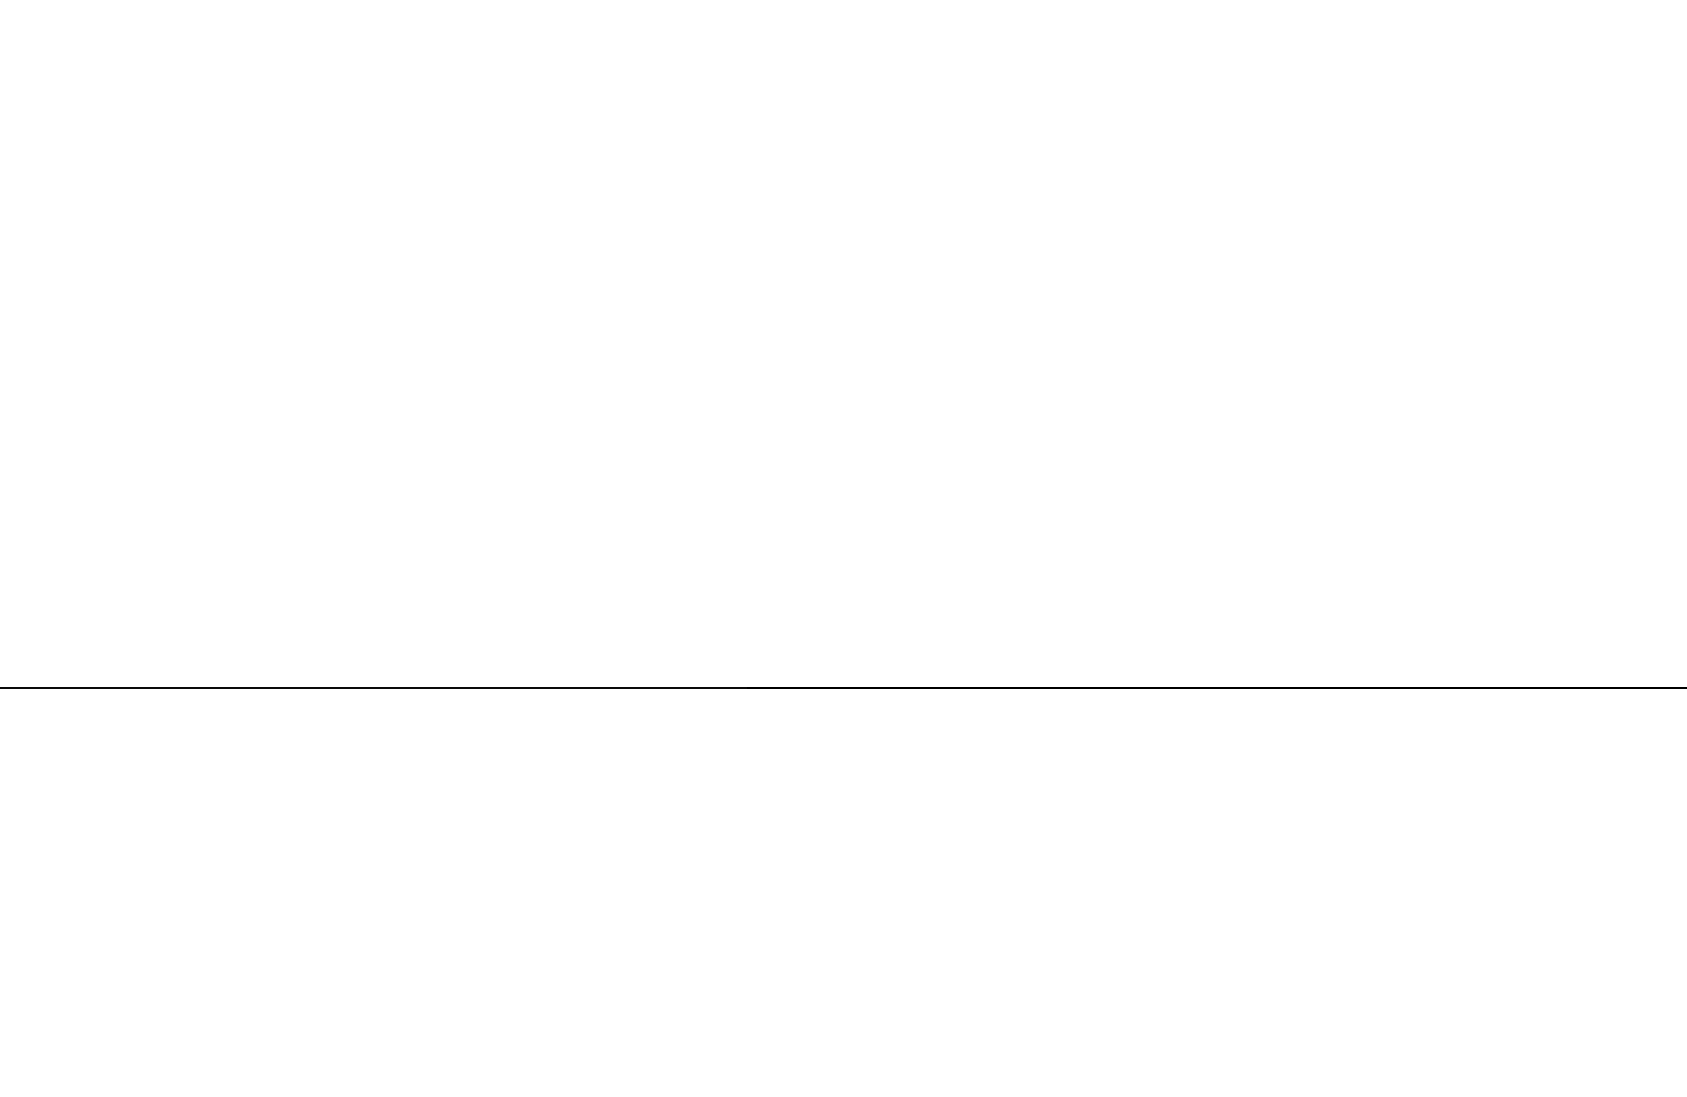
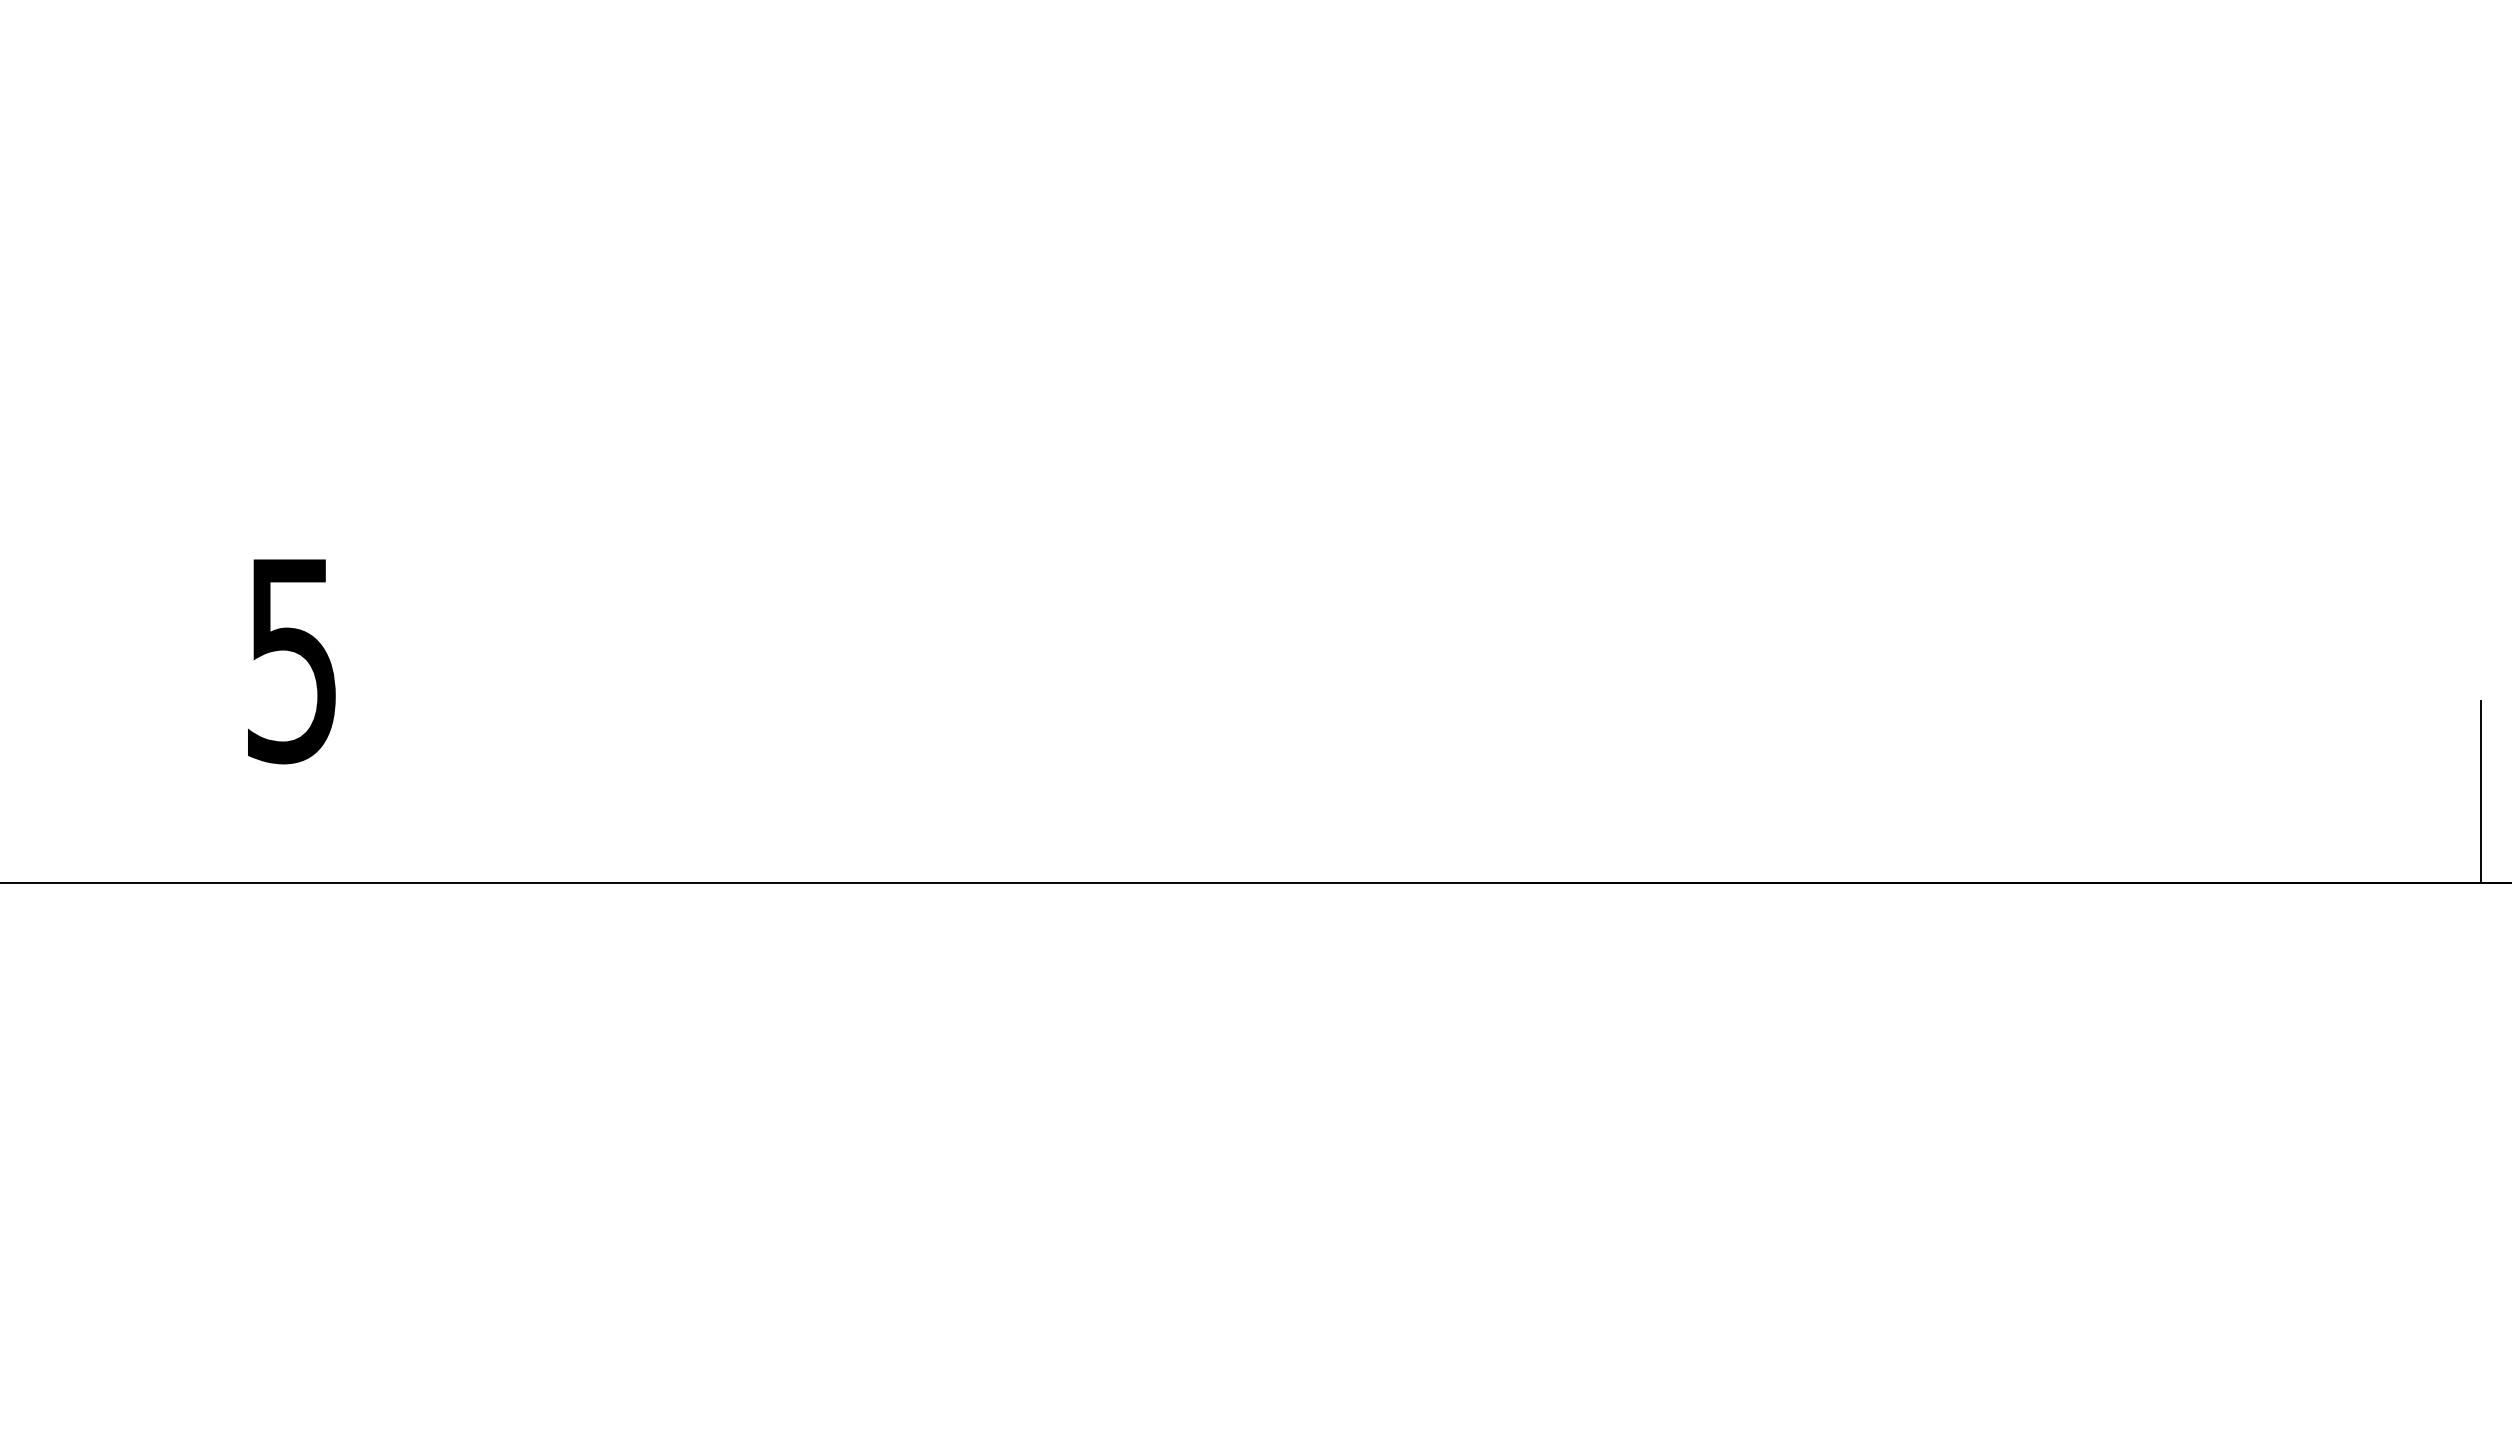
line: (1585, 608) -> (2481, 791), added

